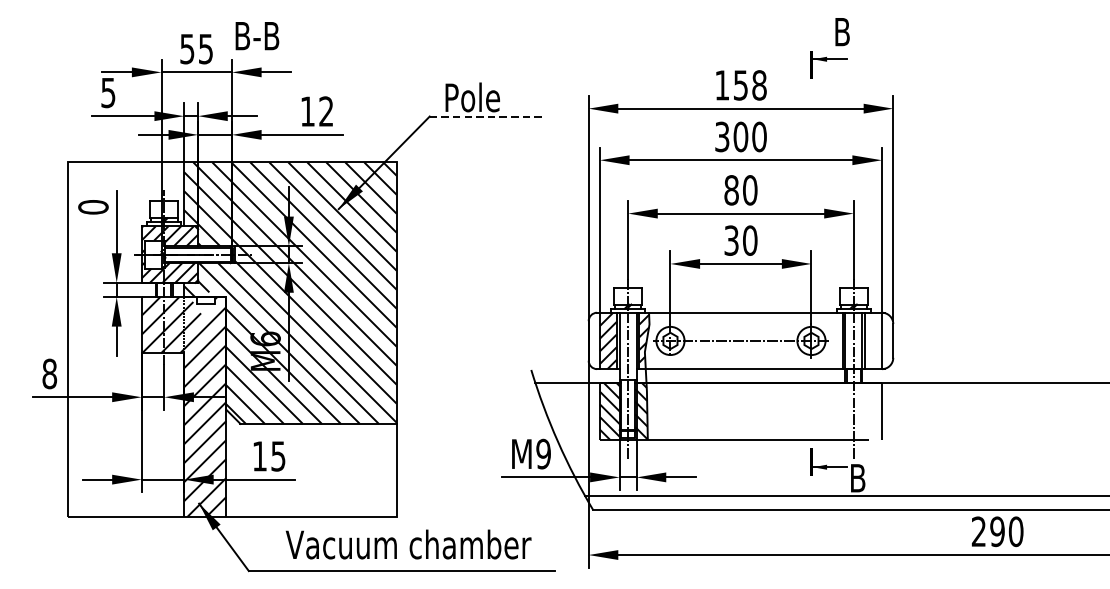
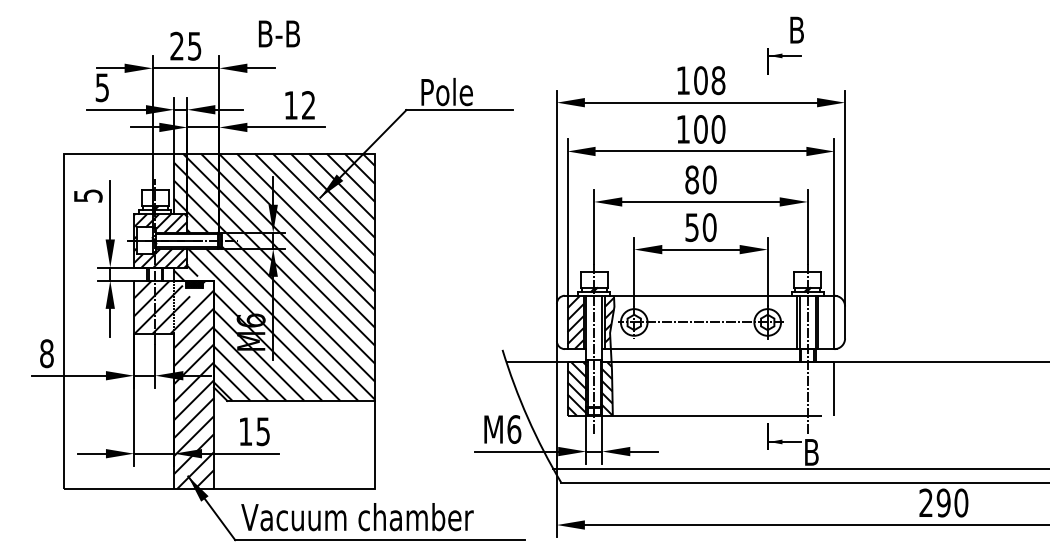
text: (256, 35) -> (278, 33), moved
text: (186, 48) -> (176, 45), 55 -> 25
text: (740, 85) -> (700, 80), 158 -> 108
line: (486, 116) -> (460, 110), dashed -> solid
text: (721, 137) -> (682, 129), 300 -> 100
text: (92, 206) -> (87, 195), 0 -> 5
text: (732, 240) -> (692, 227), 30 -> 50
hatch: (205, 299) -> (194, 283), added
text: (543, 454) -> (514, 429), M9 -> M6
text: (408, 544) -> (357, 517), moved

